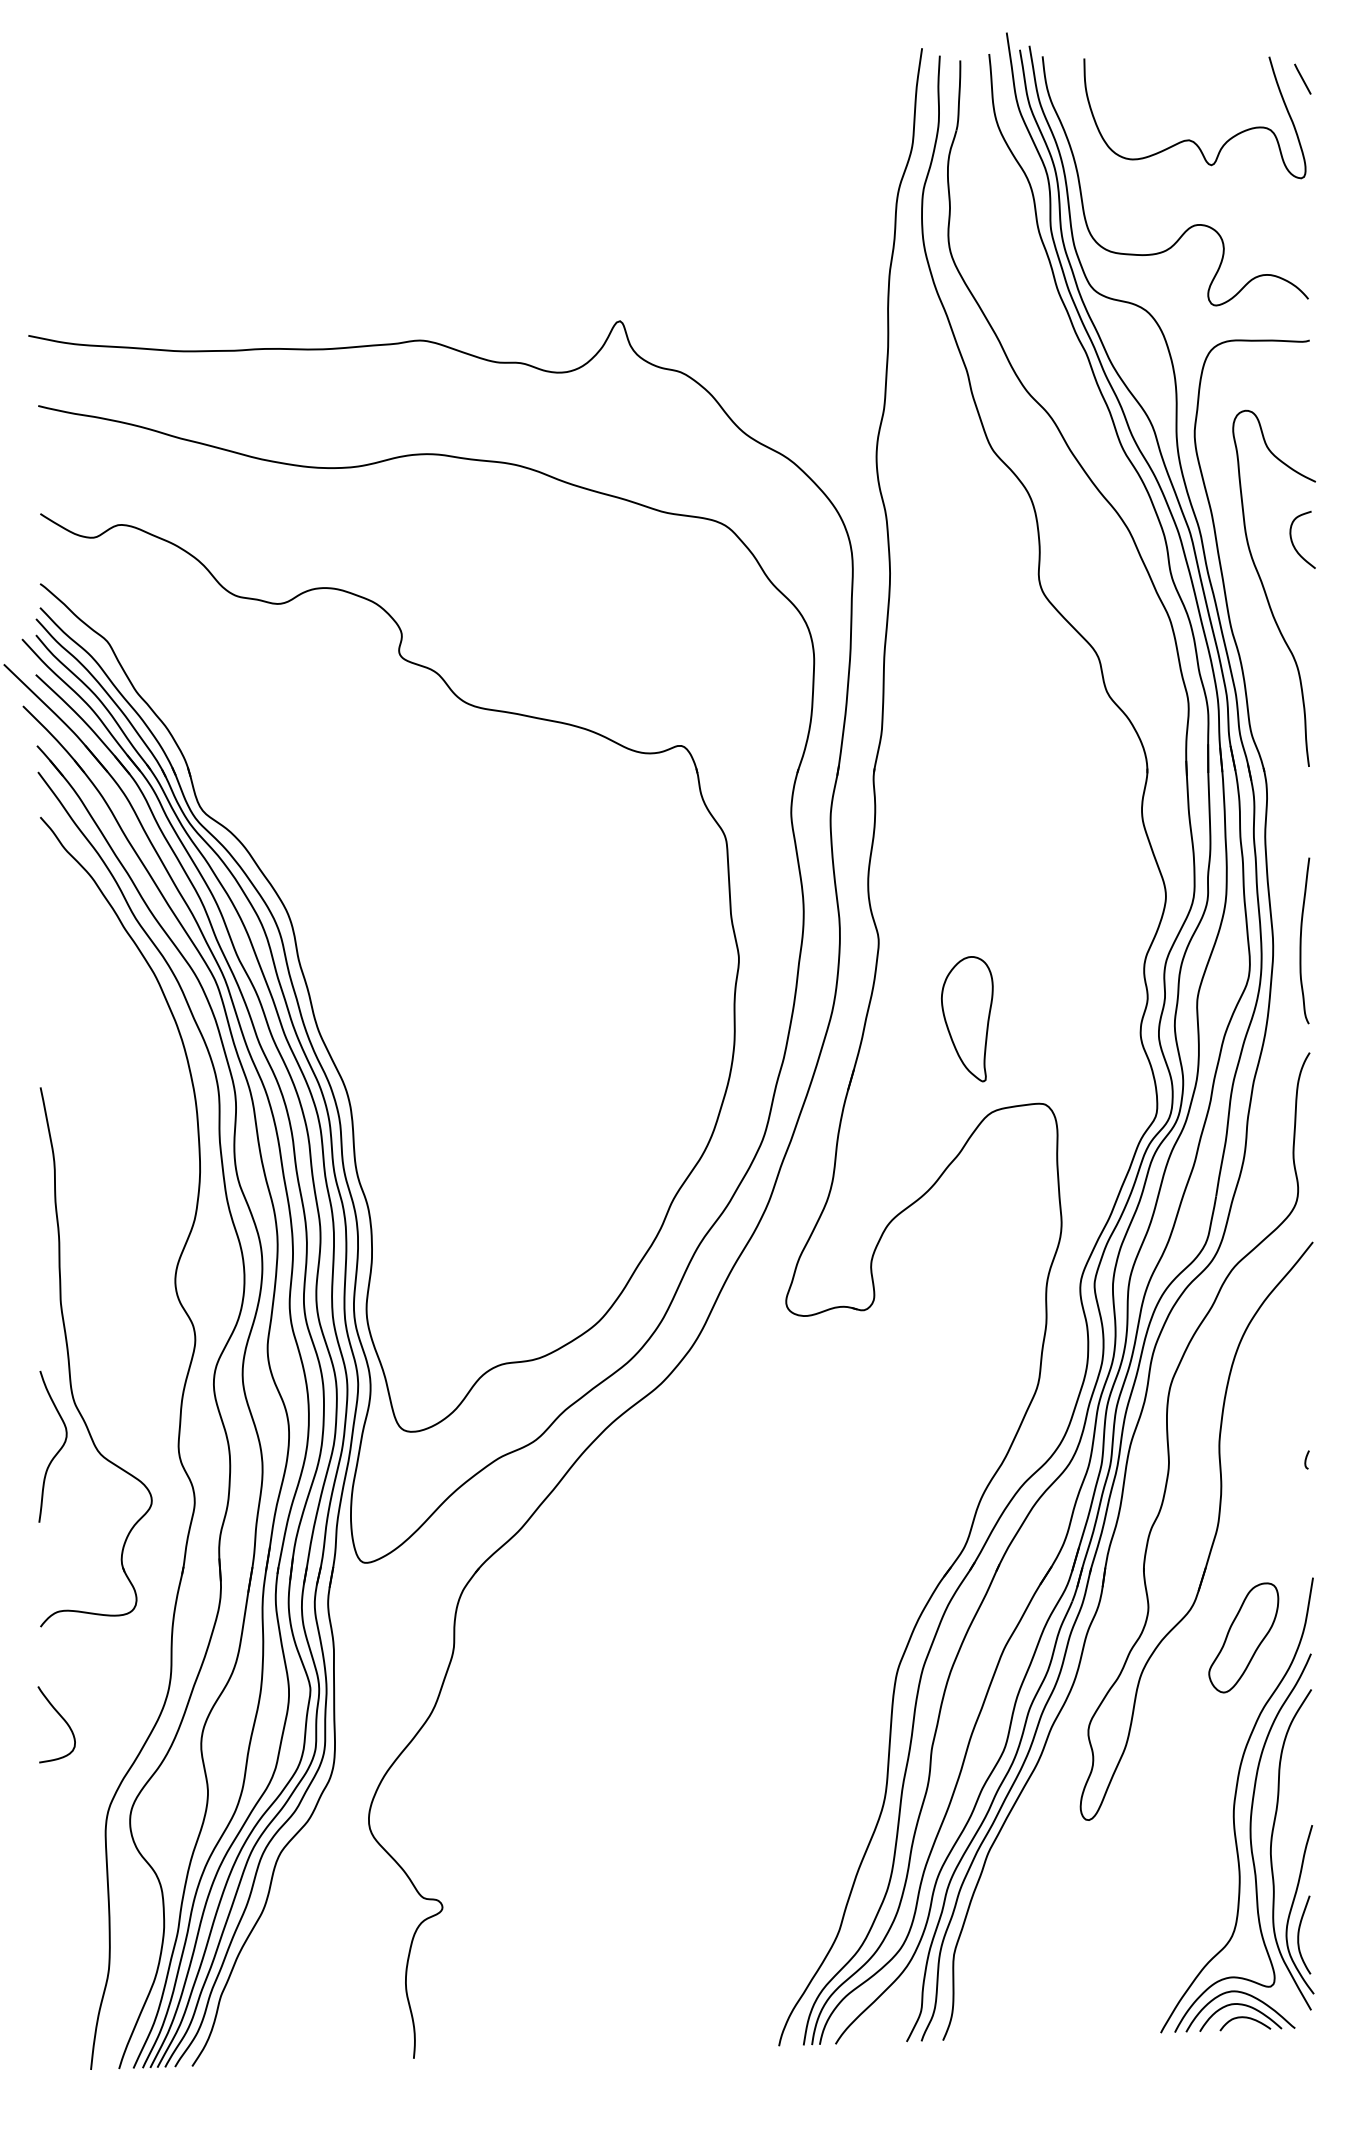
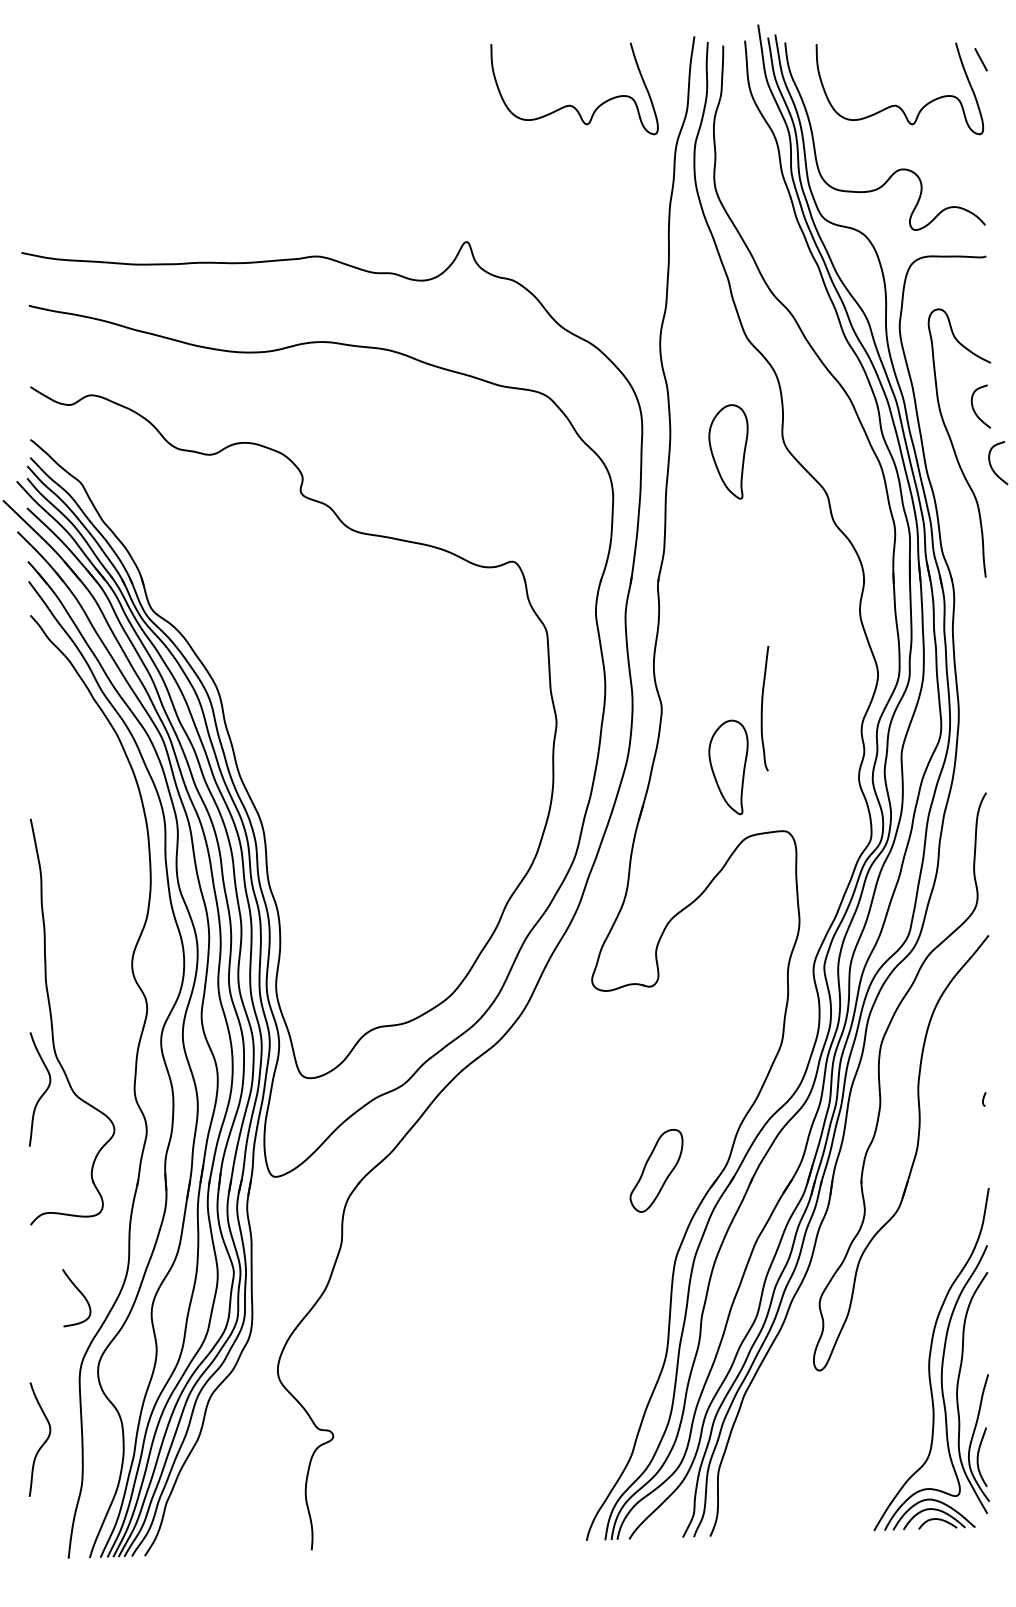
curve: (758, 139) -> (571, 105), added
part: (967, 600) -> (728, 452), added
curve: (1316, 617) -> (991, 465), added
curve: (1301, 940) -> (762, 708), moved
part: (1243, 1637) -> (656, 1170), moved
curve: (61, 1718) -> (80, 1293), moved
curve: (57, 1916) -> (43, 1443), added

